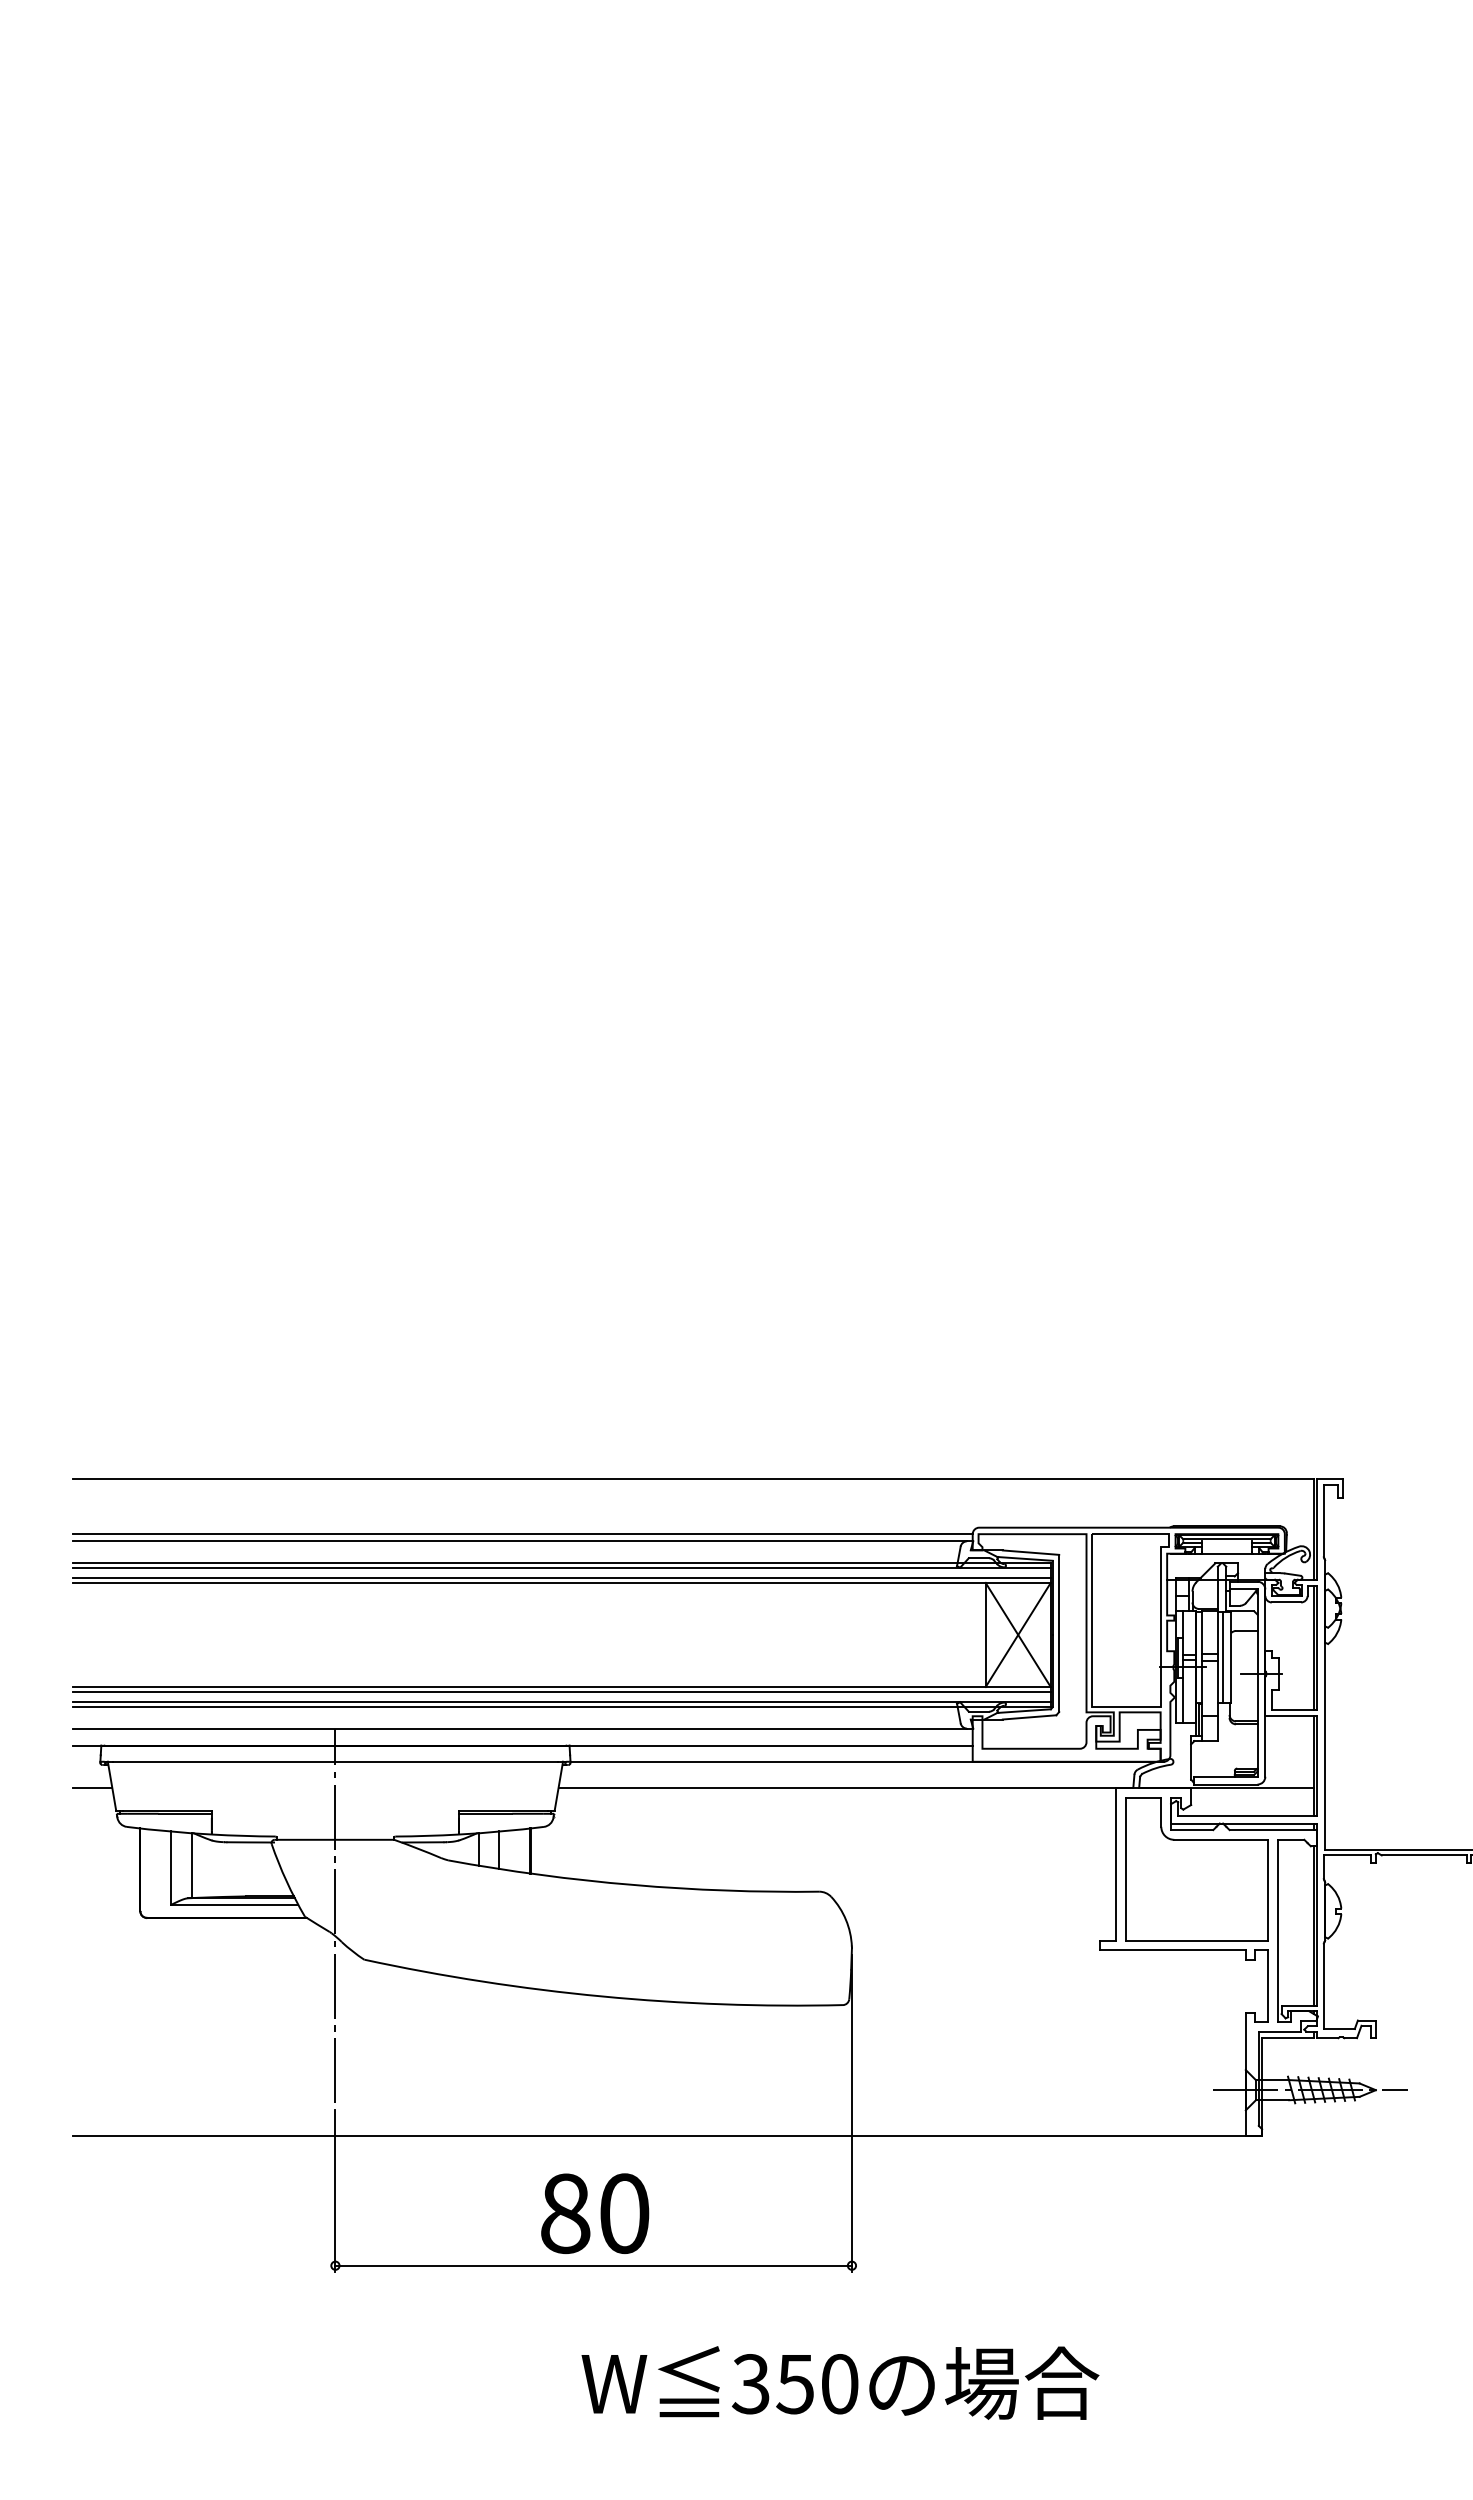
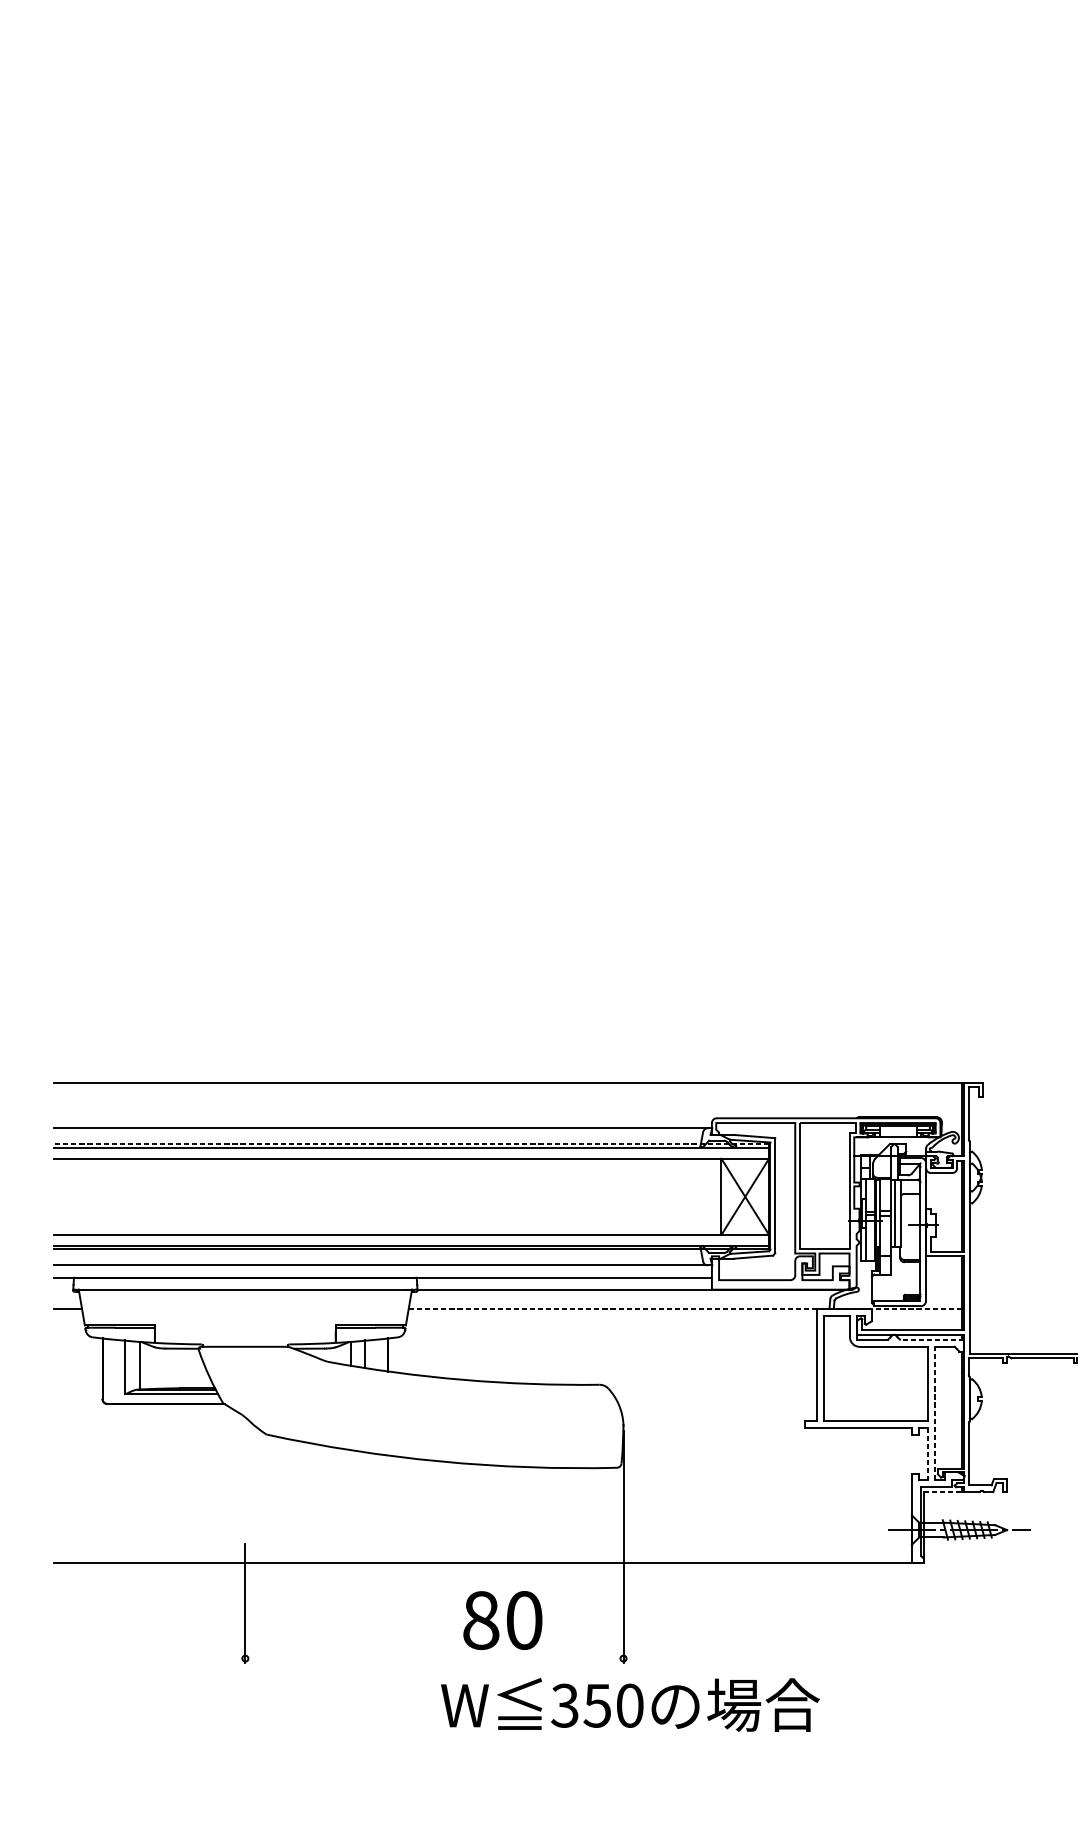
line: (522, 1534) -> (382, 1123), removed
line: (562, 1563) -> (411, 1144), solid -> dashed
line: (561, 1578) -> (410, 1155), removed
line: (561, 1691) -> (410, 1238), removed
line: (936, 1787) -> (685, 1308), solid -> dashed
line: (1273, 1830) -> (932, 1339), solid -> dashed
line: (335, 1916) -> (245, 1402), removed
line: (1277, 1930) -> (935, 1413), solid -> dashed
line: (1267, 1986) -> (927, 1454), solid -> dashed
line: (1288, 2038) -> (943, 1492), solid -> dashed
text: (595, 2213) -> (503, 1620), moved
line: (593, 2265) -> (434, 1658), removed
text: (840, 2382) -> (630, 1704), moved

